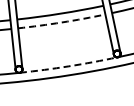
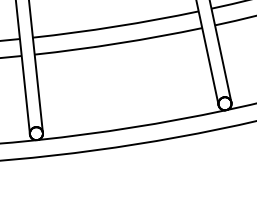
arc: (61, 22) -> (117, 43), dashed -> solid
arc: (68, 66) -> (131, 127), dashed -> solid

